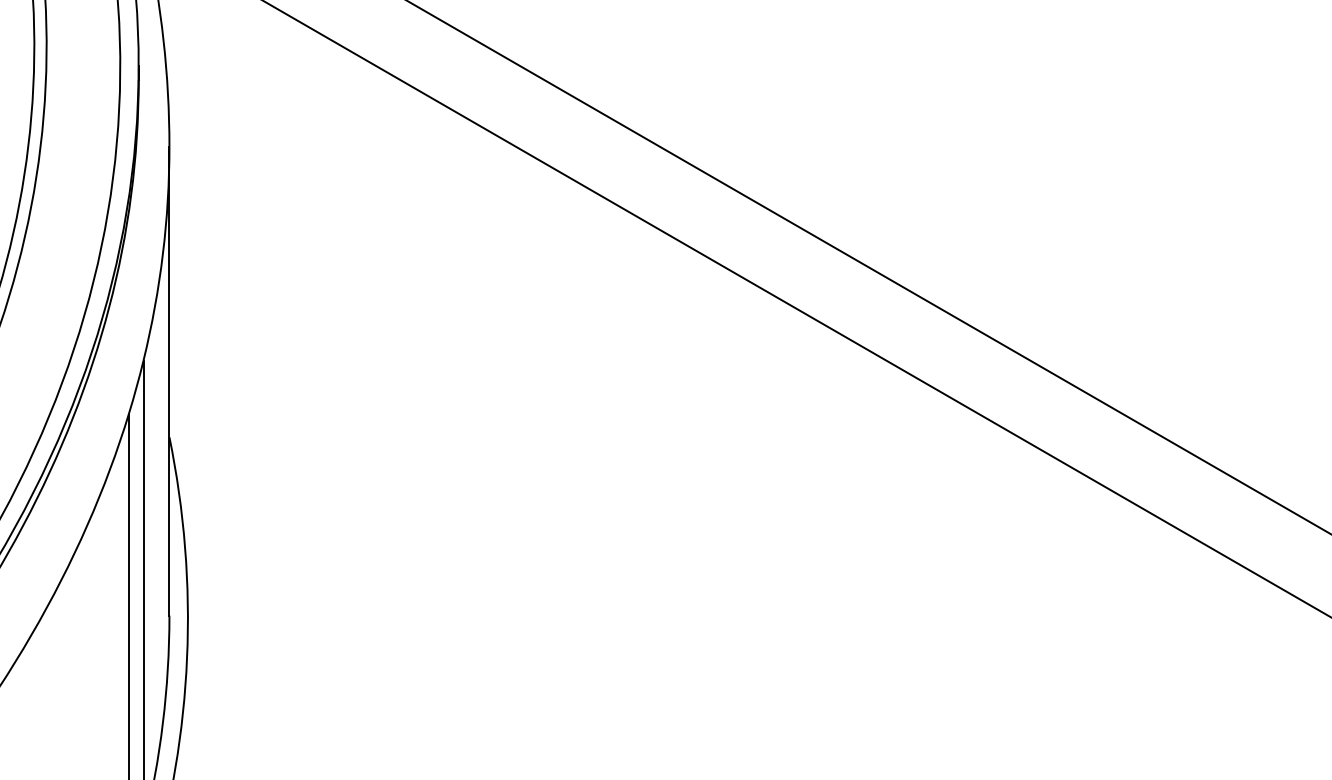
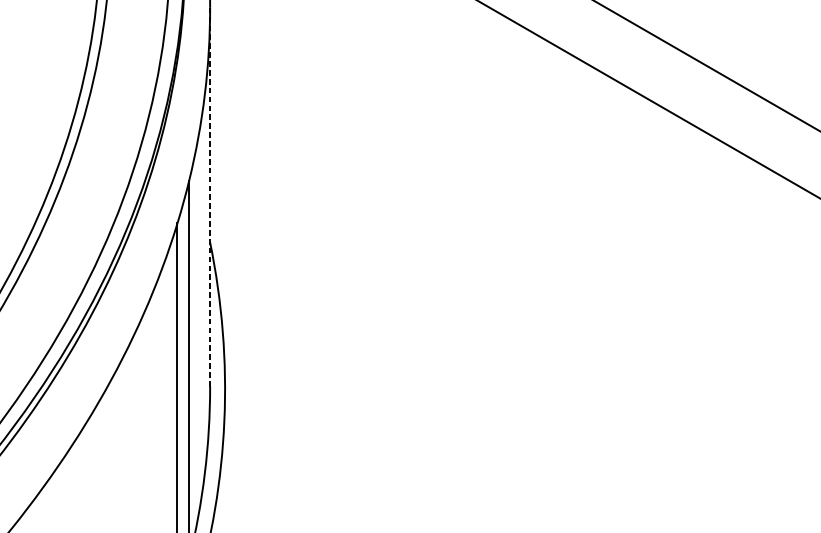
line: (169, 381) -> (210, 197), solid -> dashed

